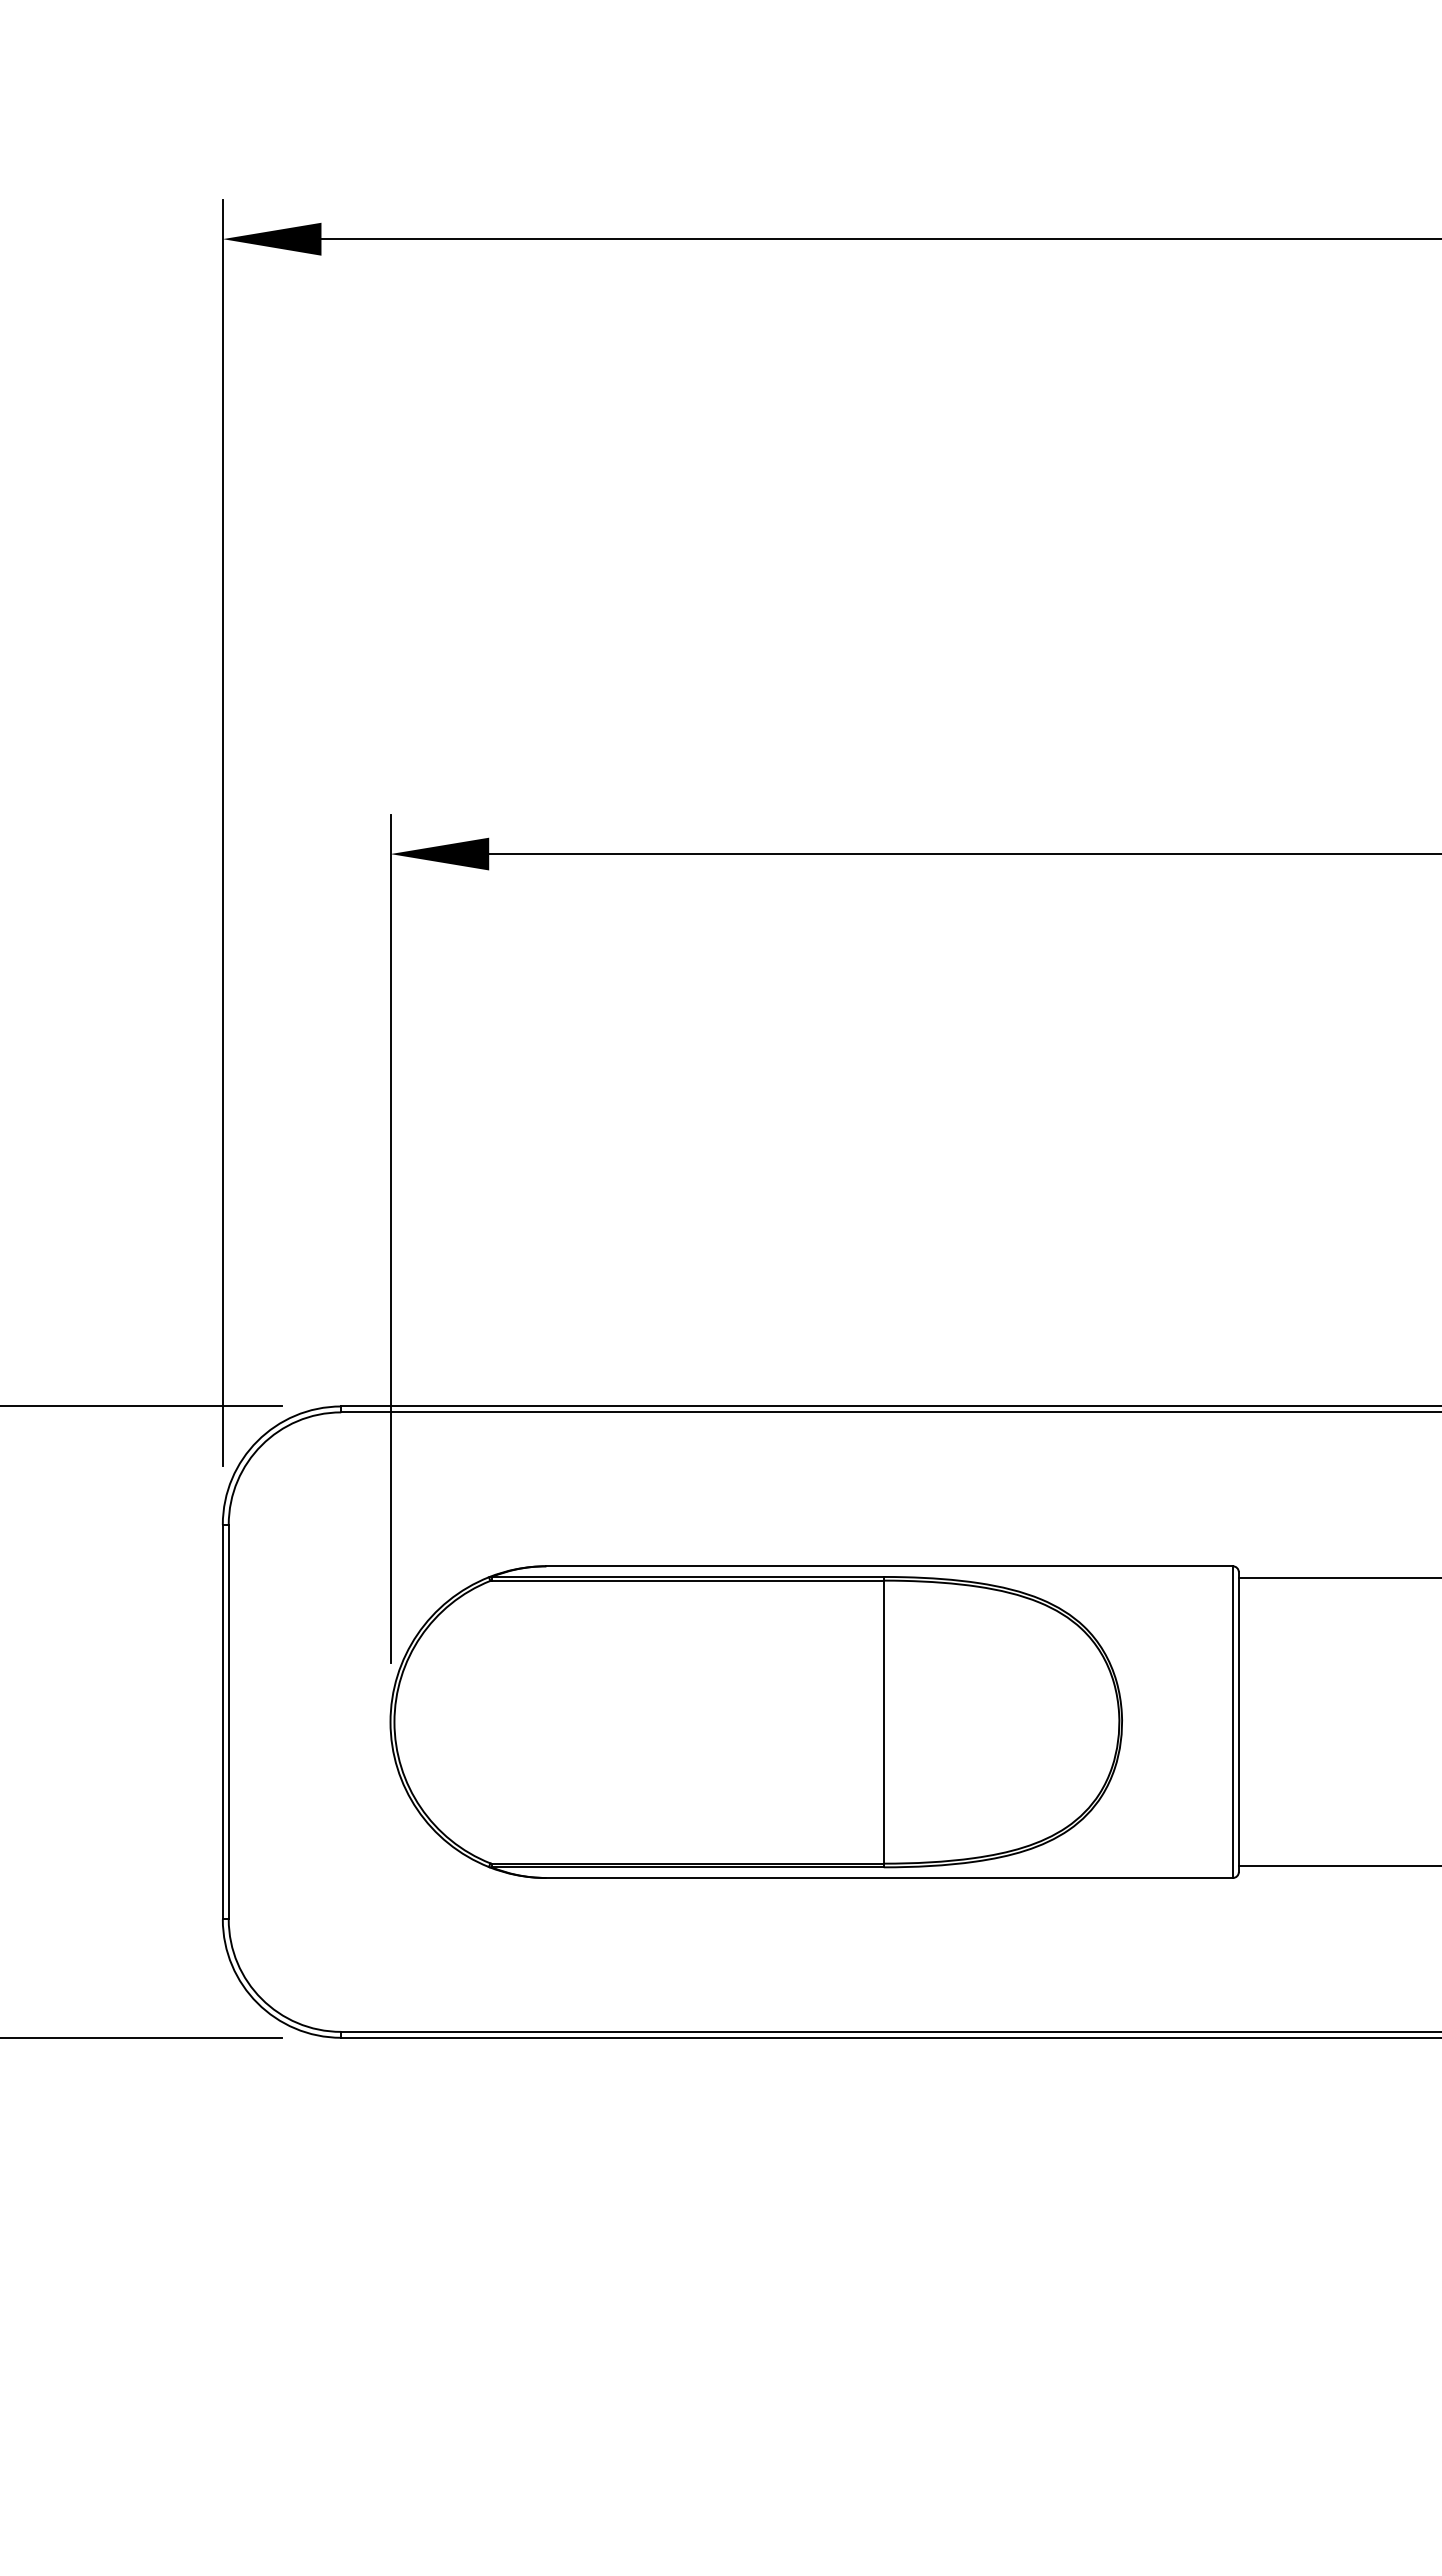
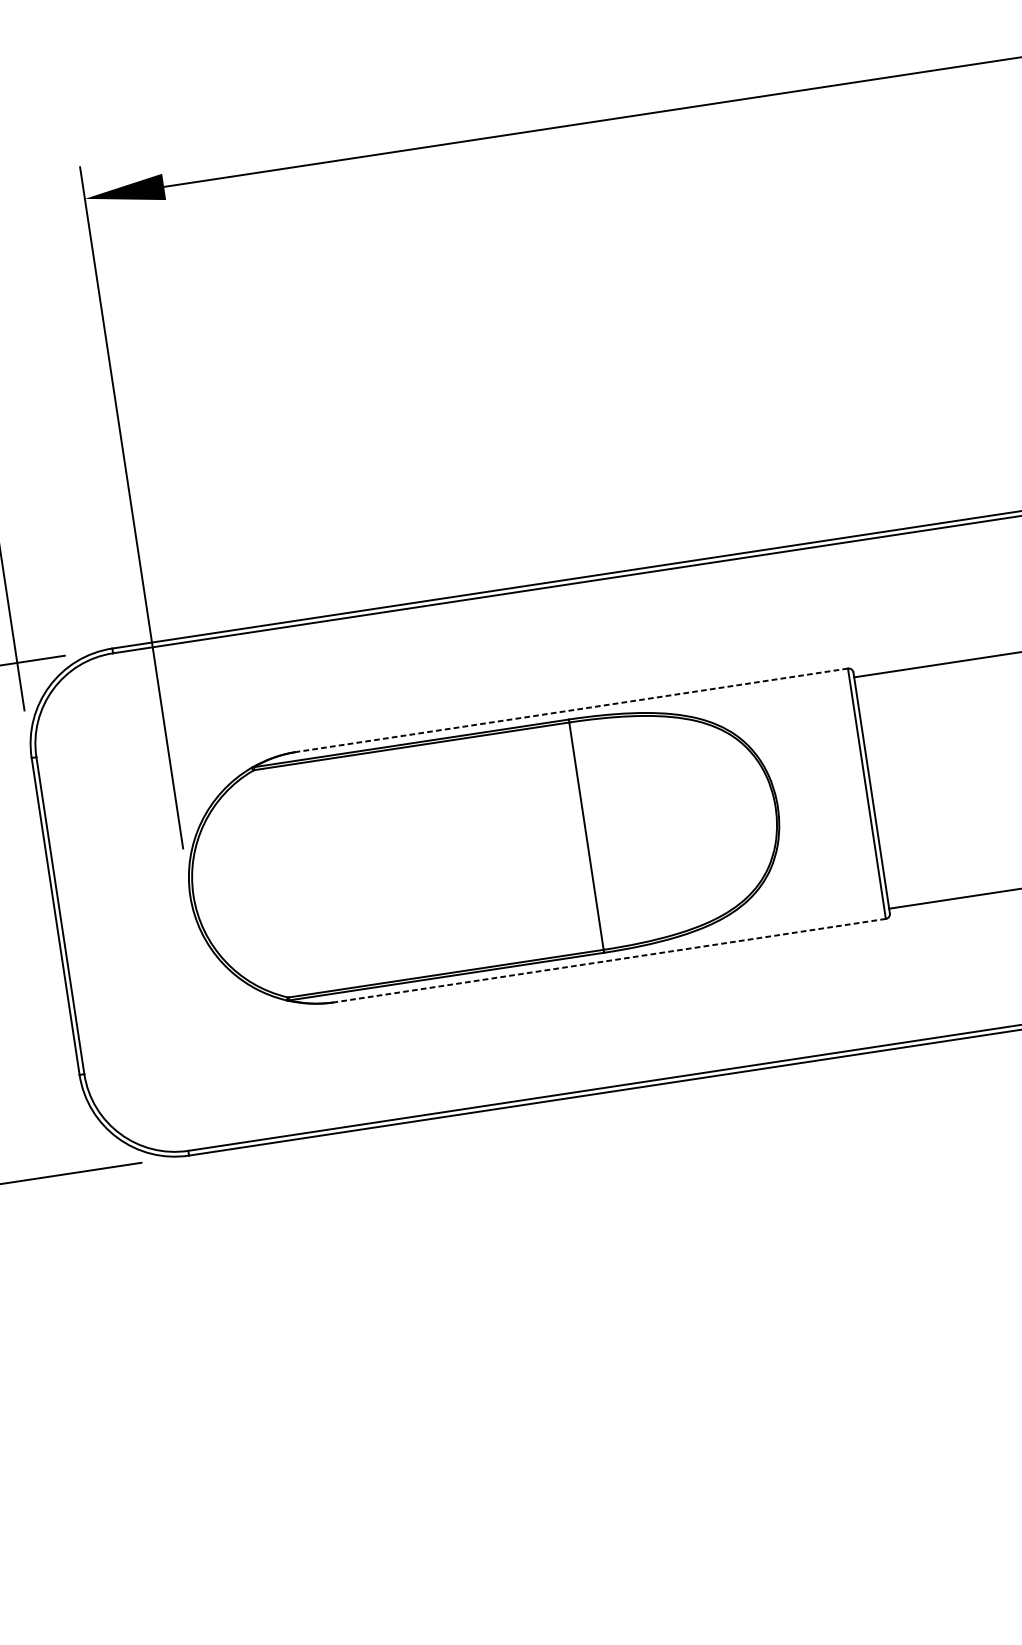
line: (889, 1566) -> (572, 710), solid -> dashed
line: (889, 1878) -> (610, 961), solid -> dashed

